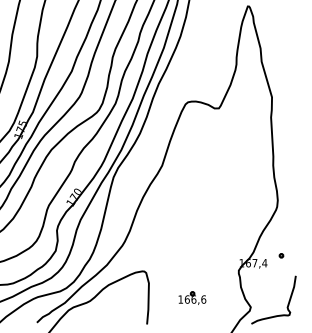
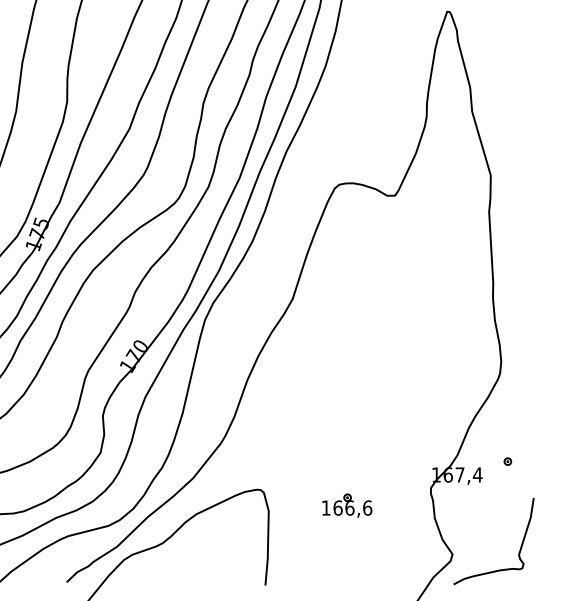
part: (192, 297) -> (347, 504), moved

